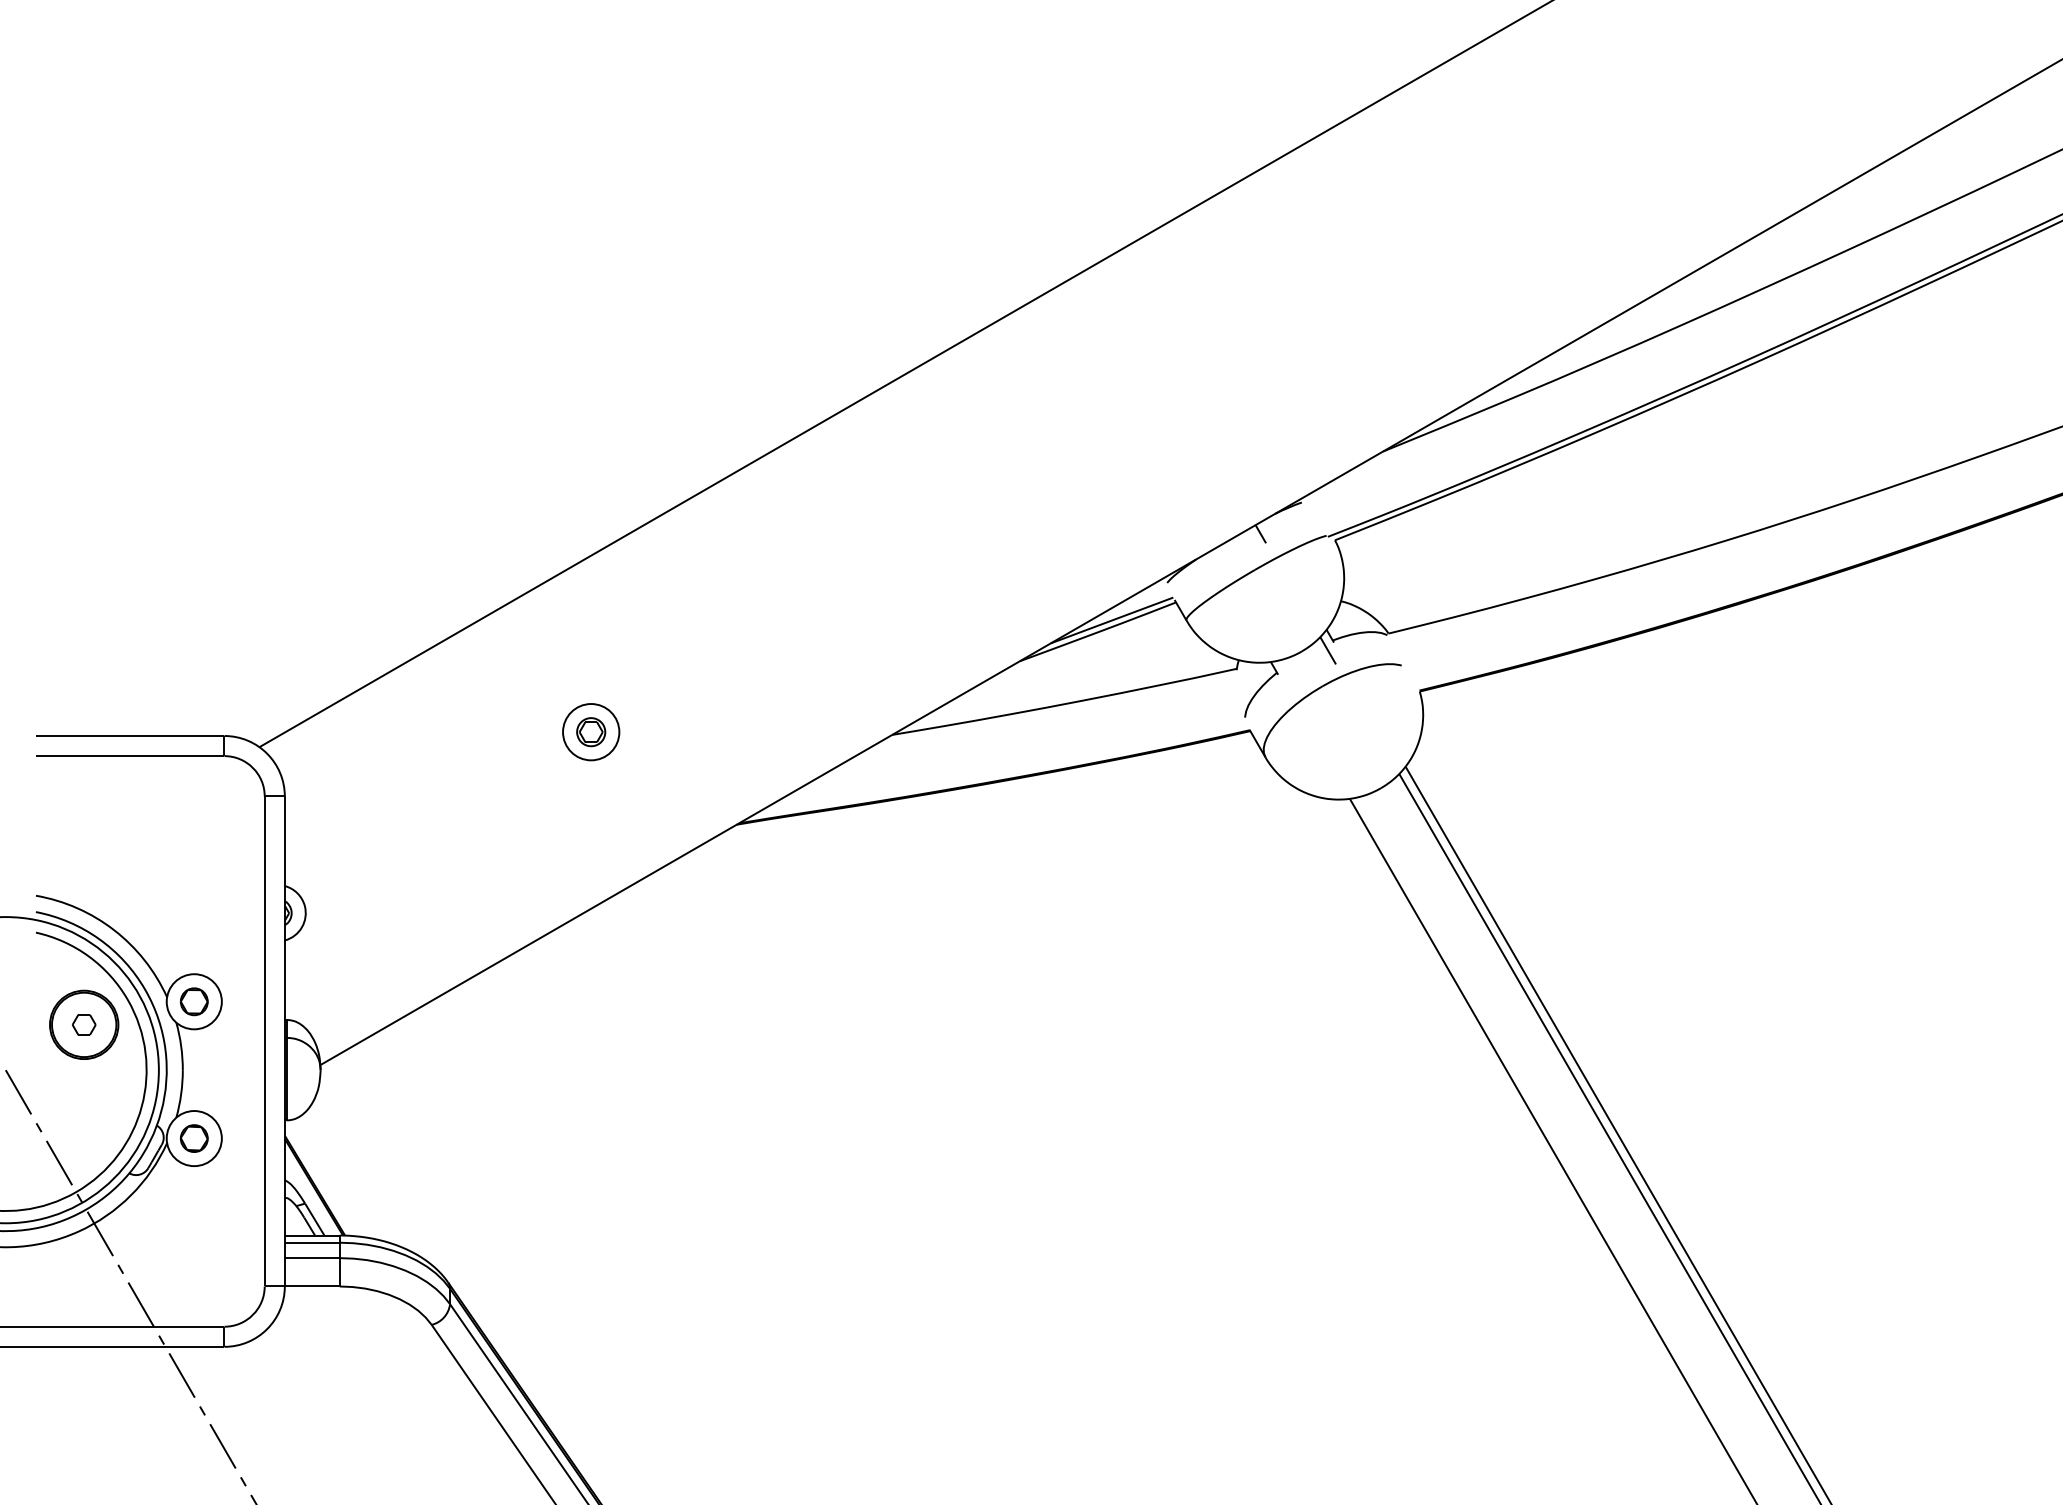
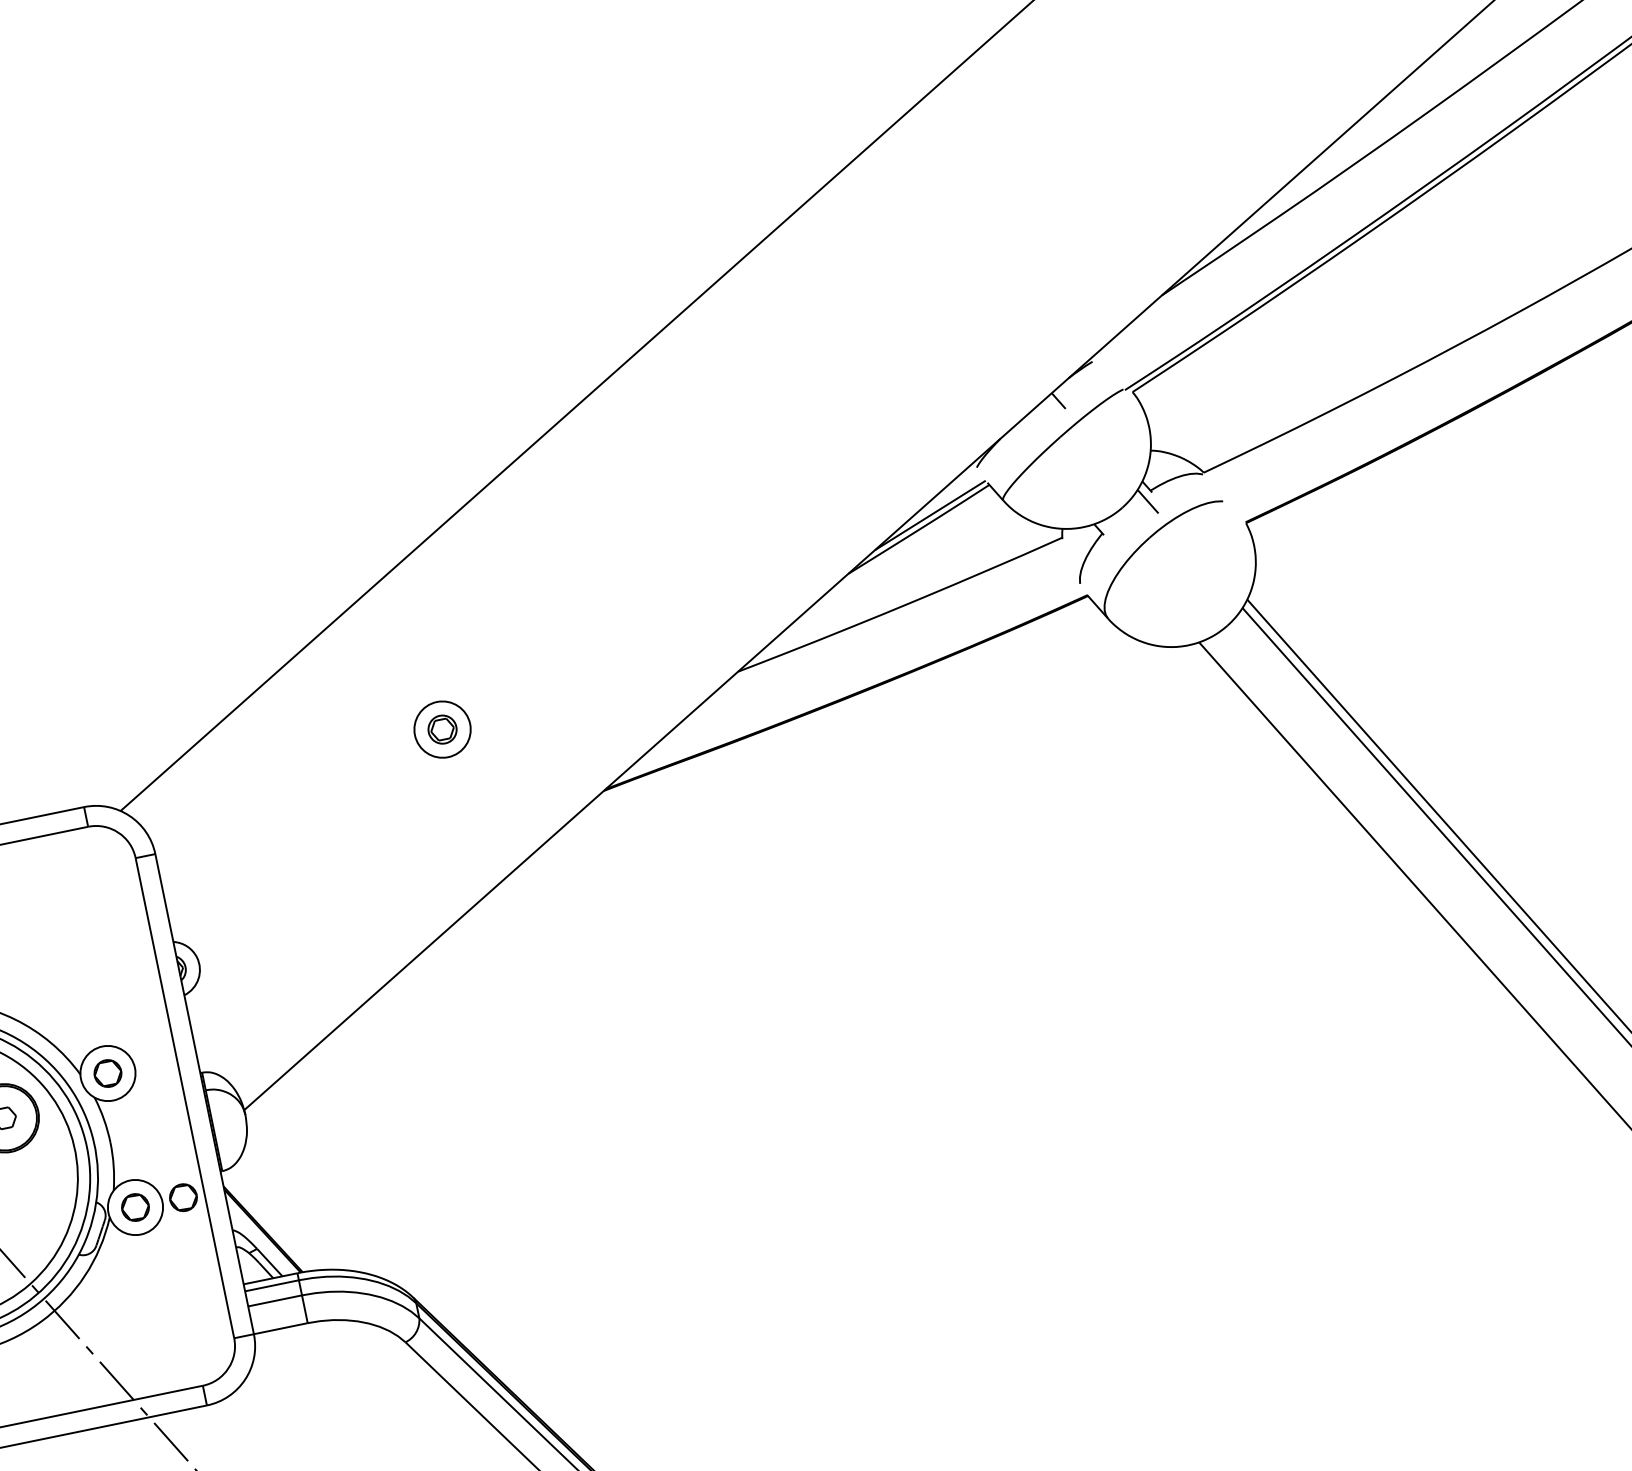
part: (242, 1138) -> (182, 1197), added

